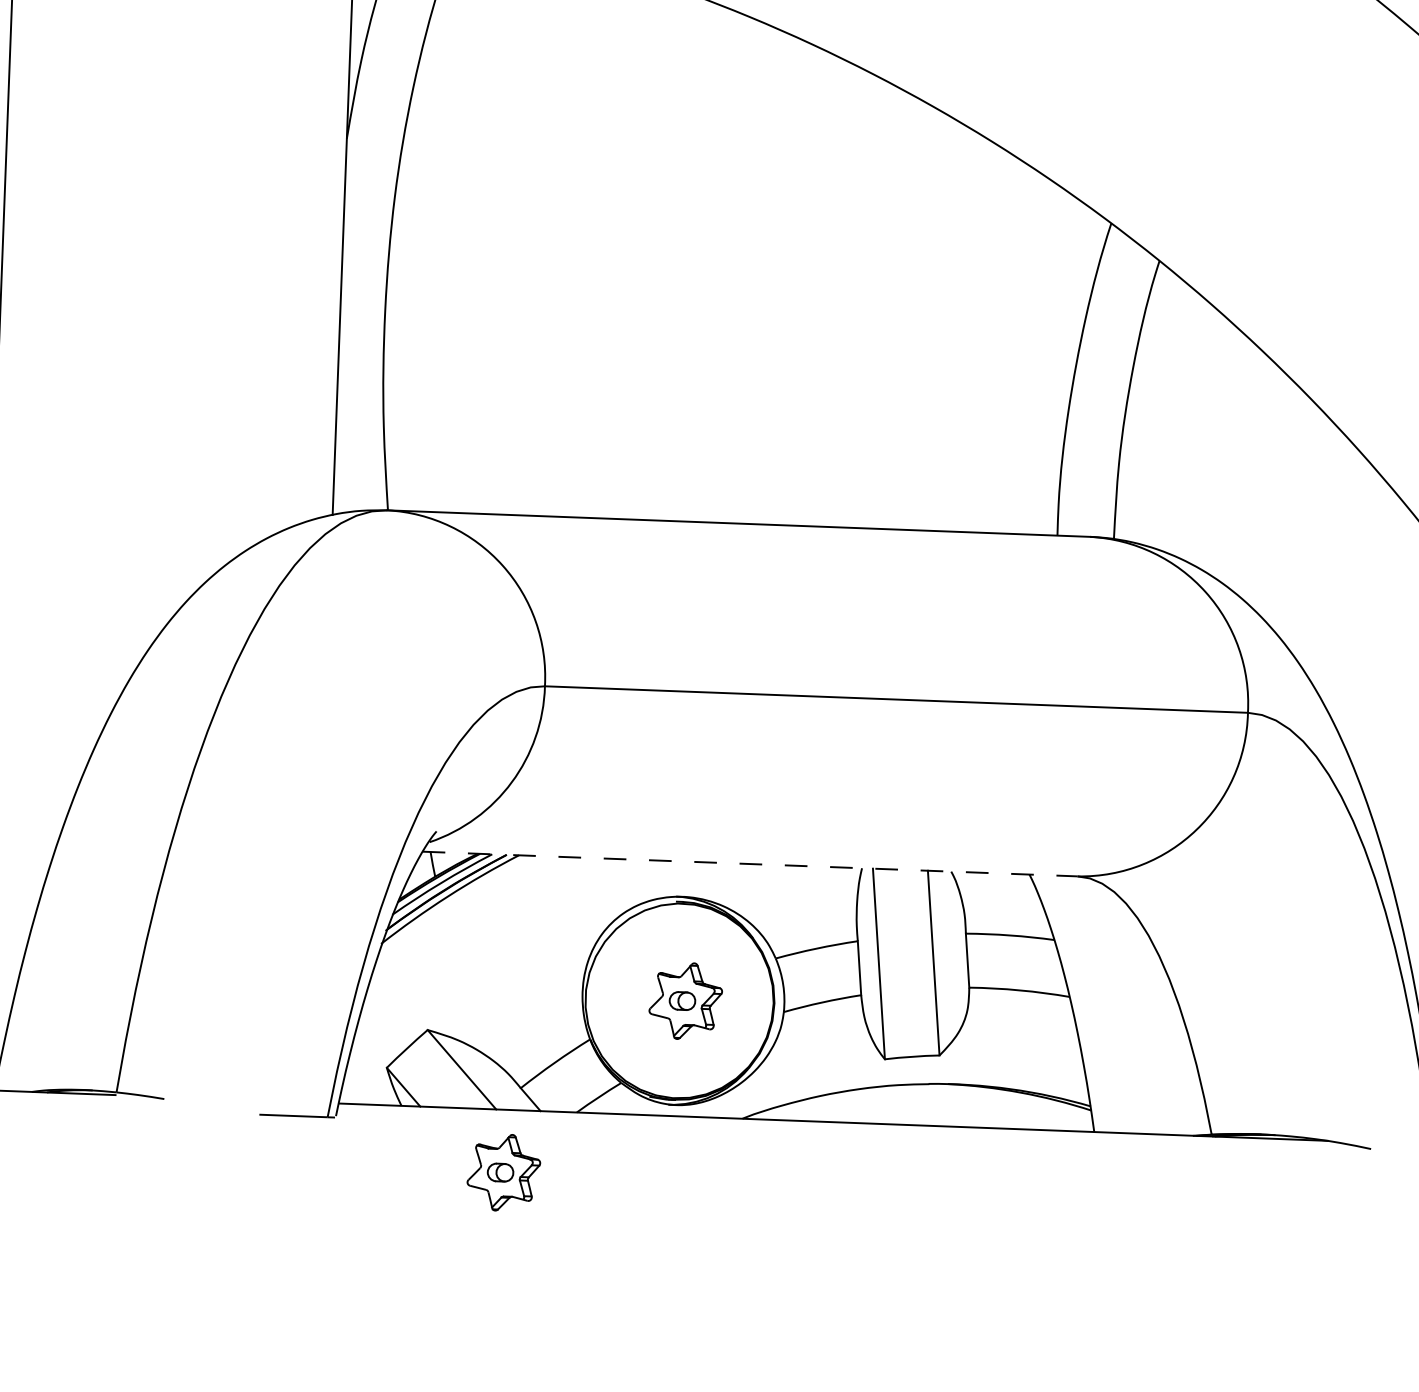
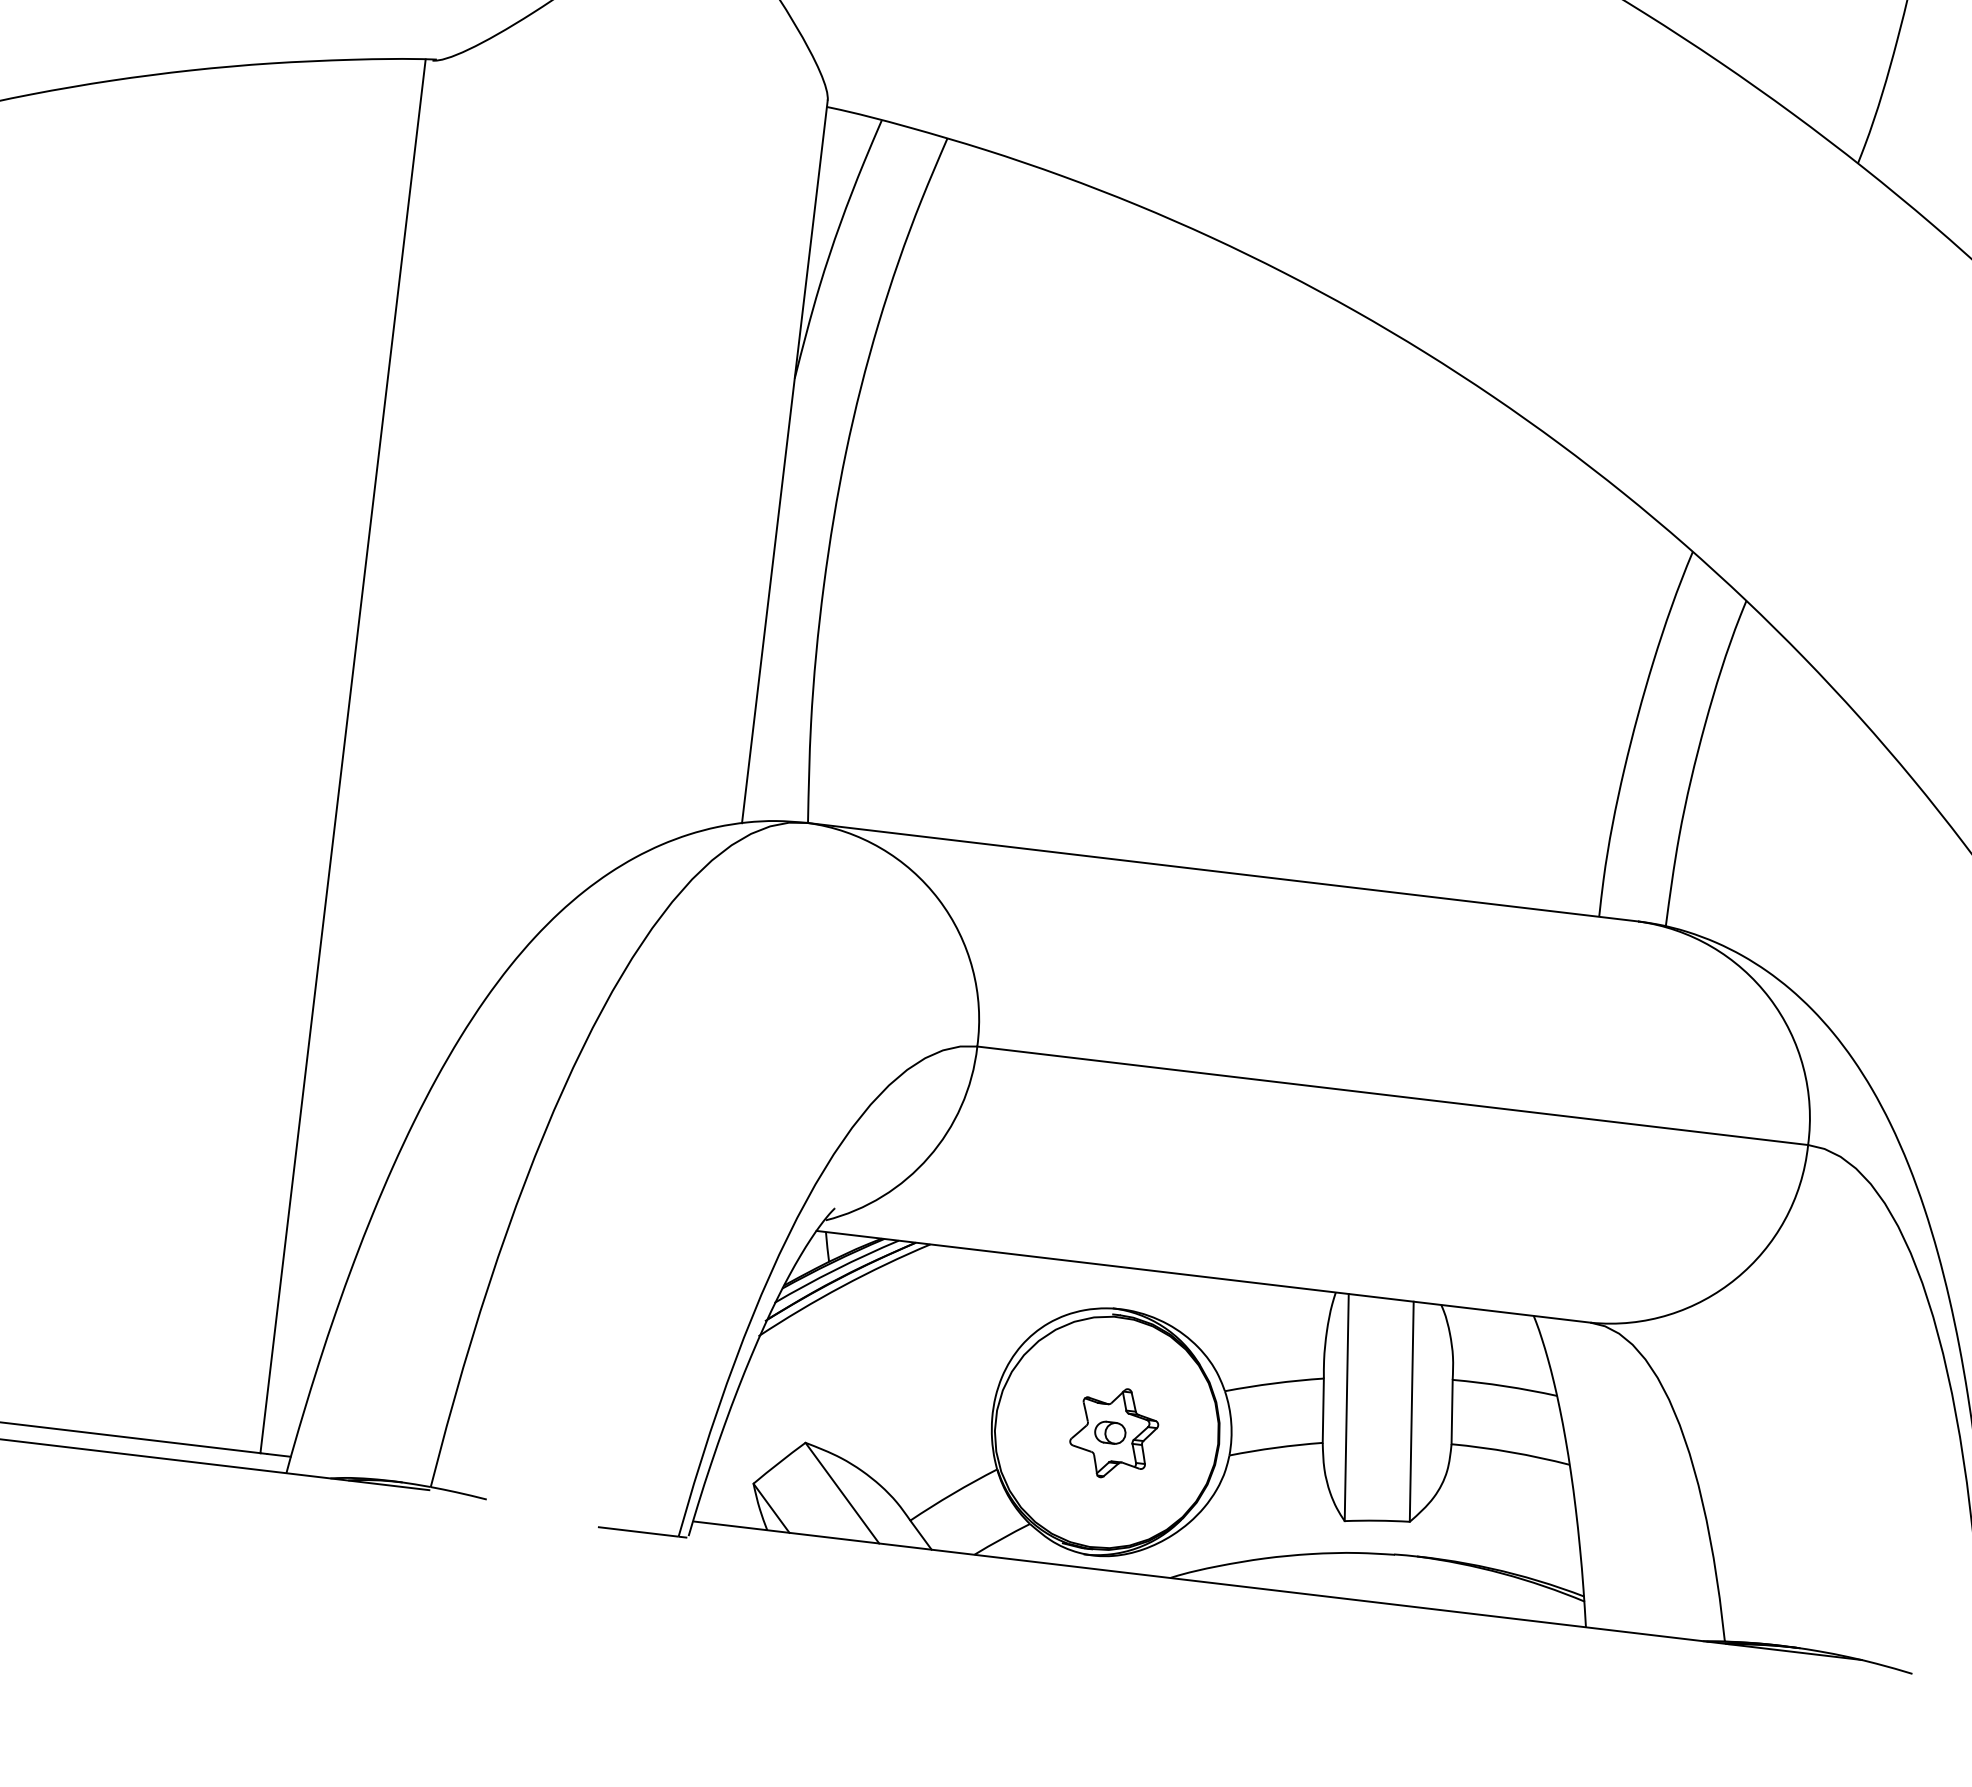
line: (750, 863) -> (1203, 1276), dashed -> solid
part: (504, 1172) -> (882, 1619), removed

